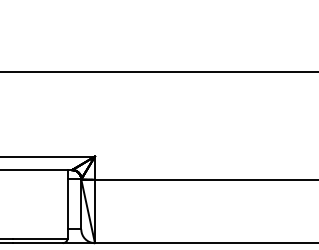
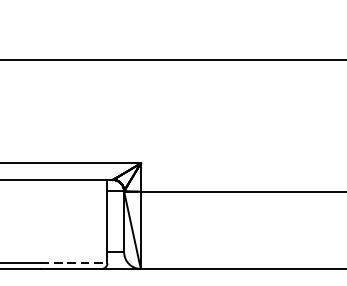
line: (40, 238) -> (74, 263), solid -> dashed

